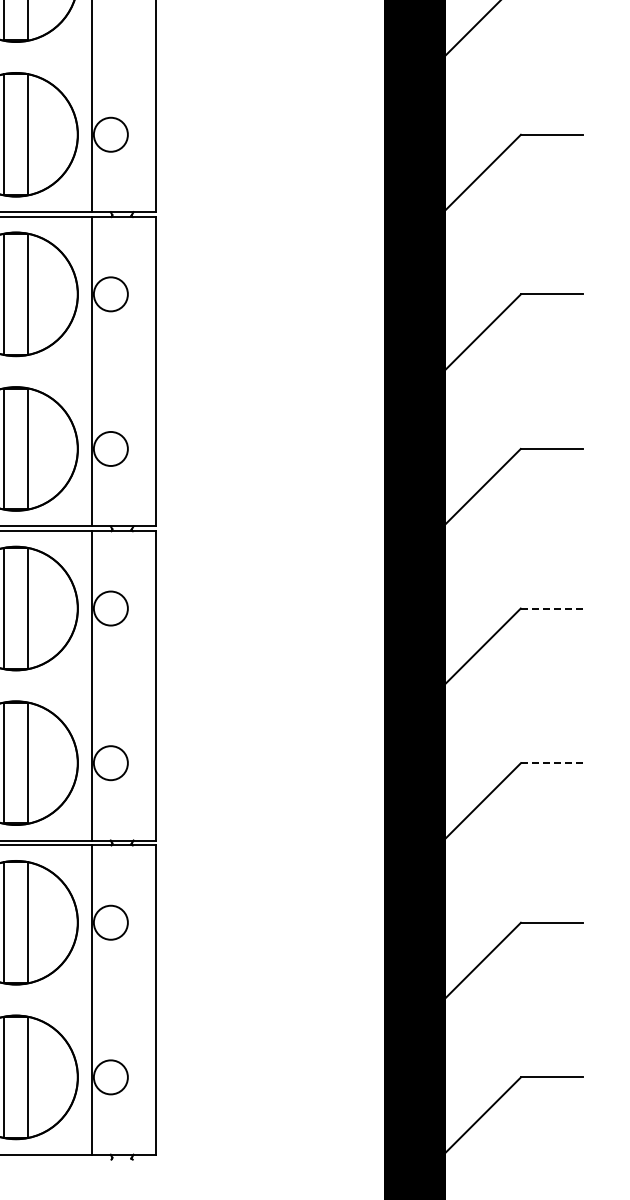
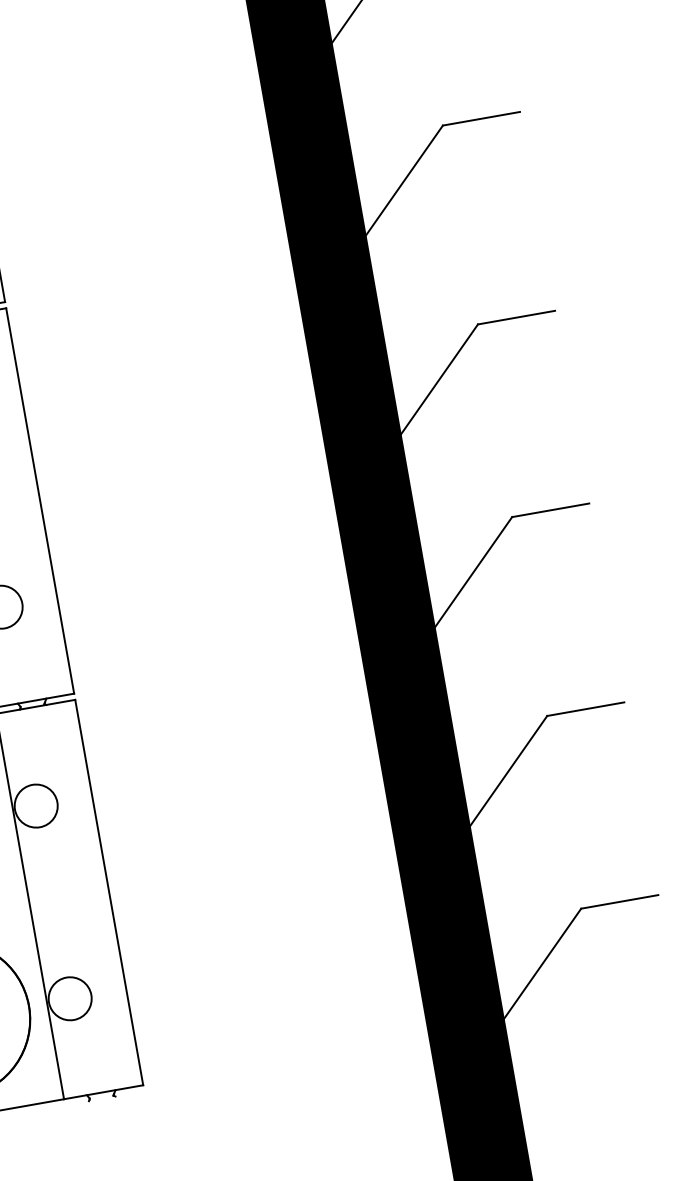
line: (551, 608) -> (516, 317), dashed -> solid
line: (551, 763) -> (550, 510), dashed -> solid

